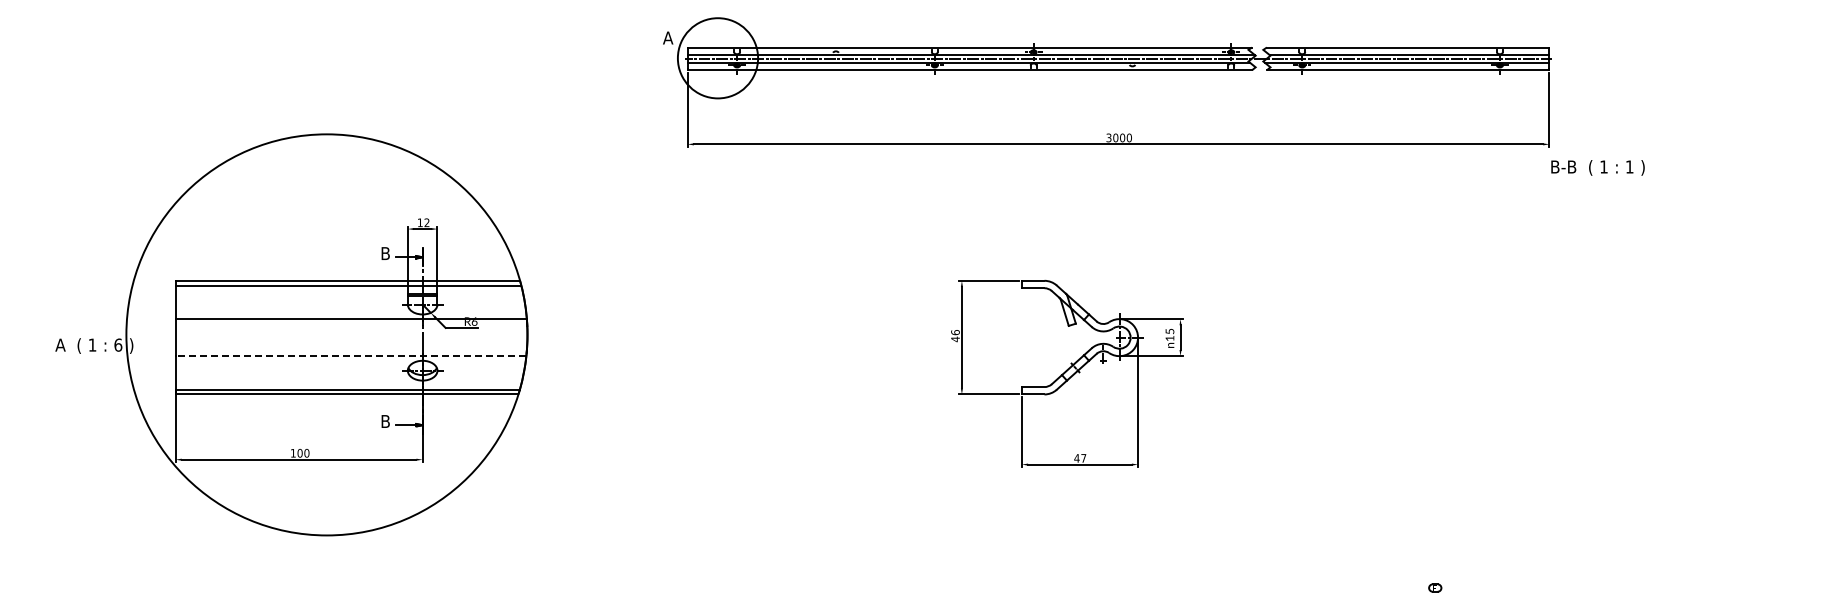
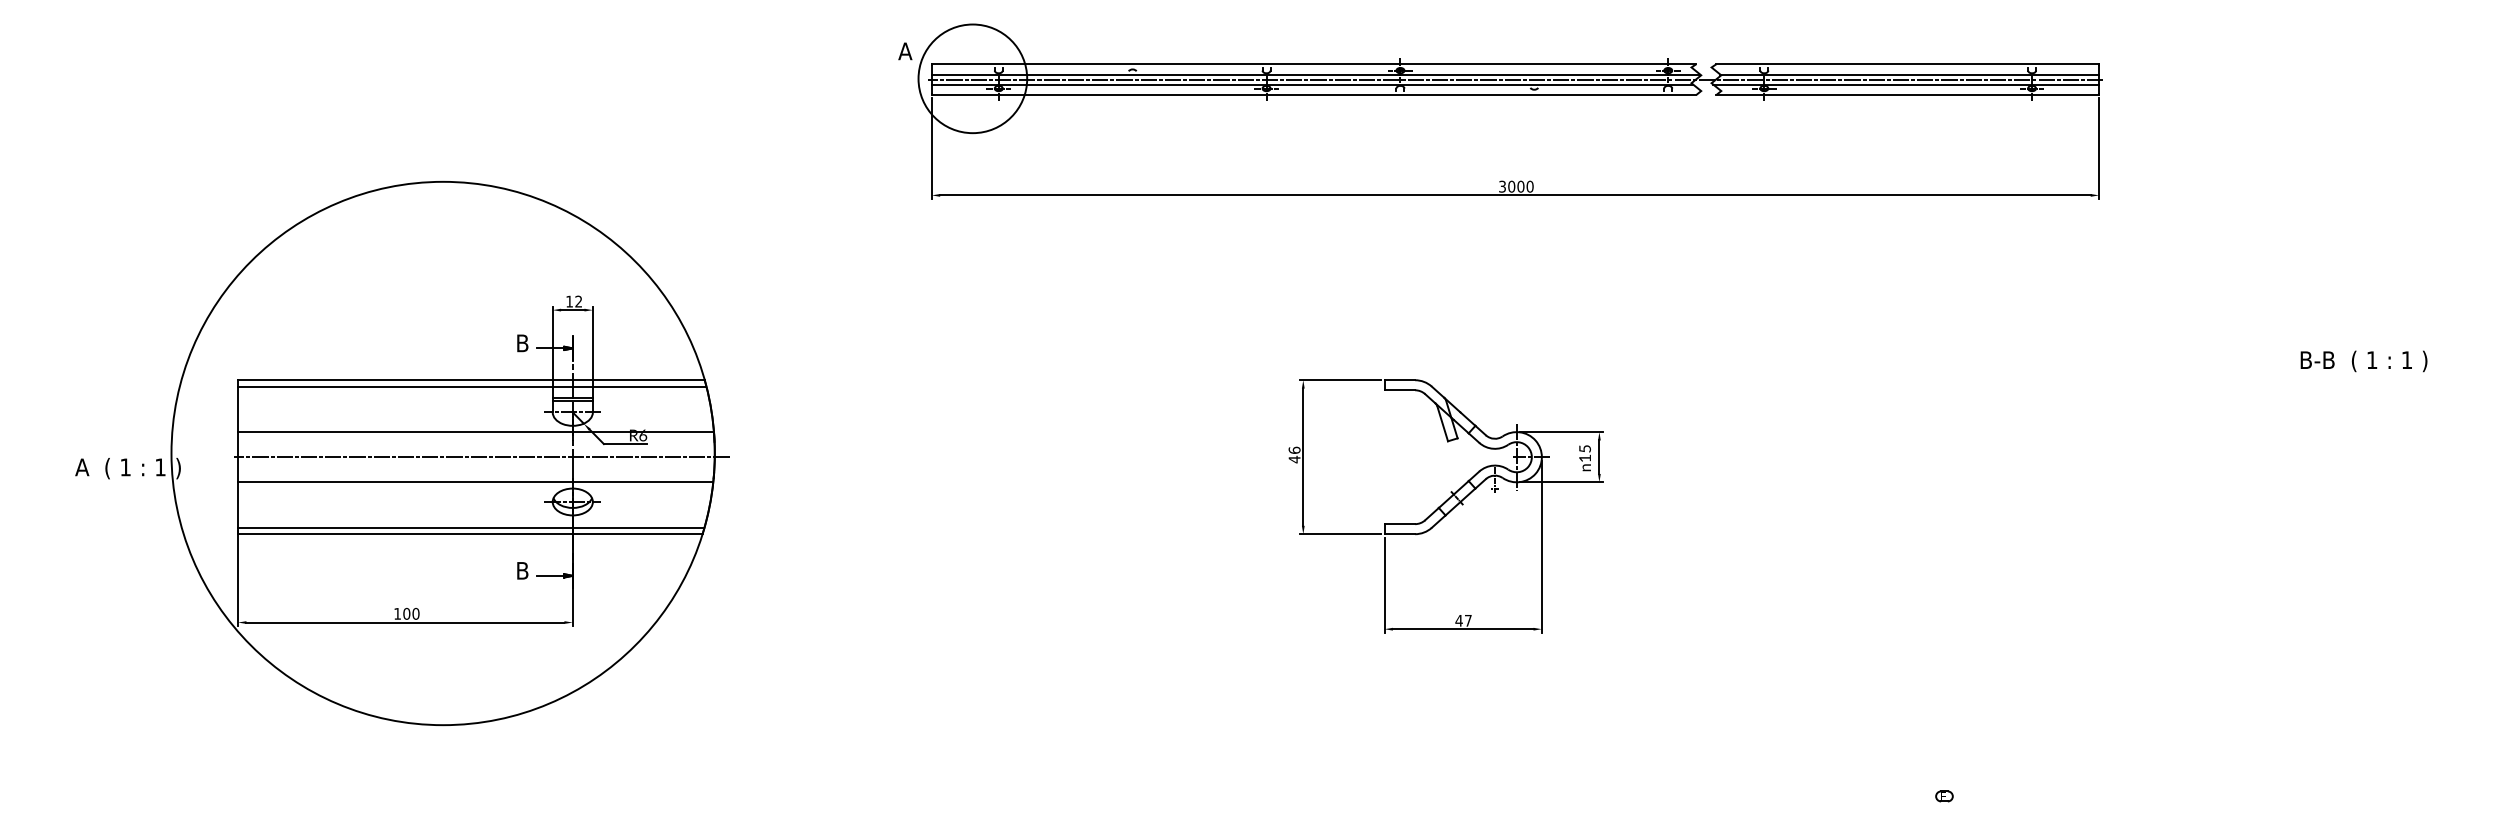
text: (1597, 167) -> (2363, 360), moved
line: (355, 337) -> (481, 457), added
text: (118, 344) -> (160, 466), 6 -> 1
line: (350, 356) -> (475, 482), dashed -> solid

